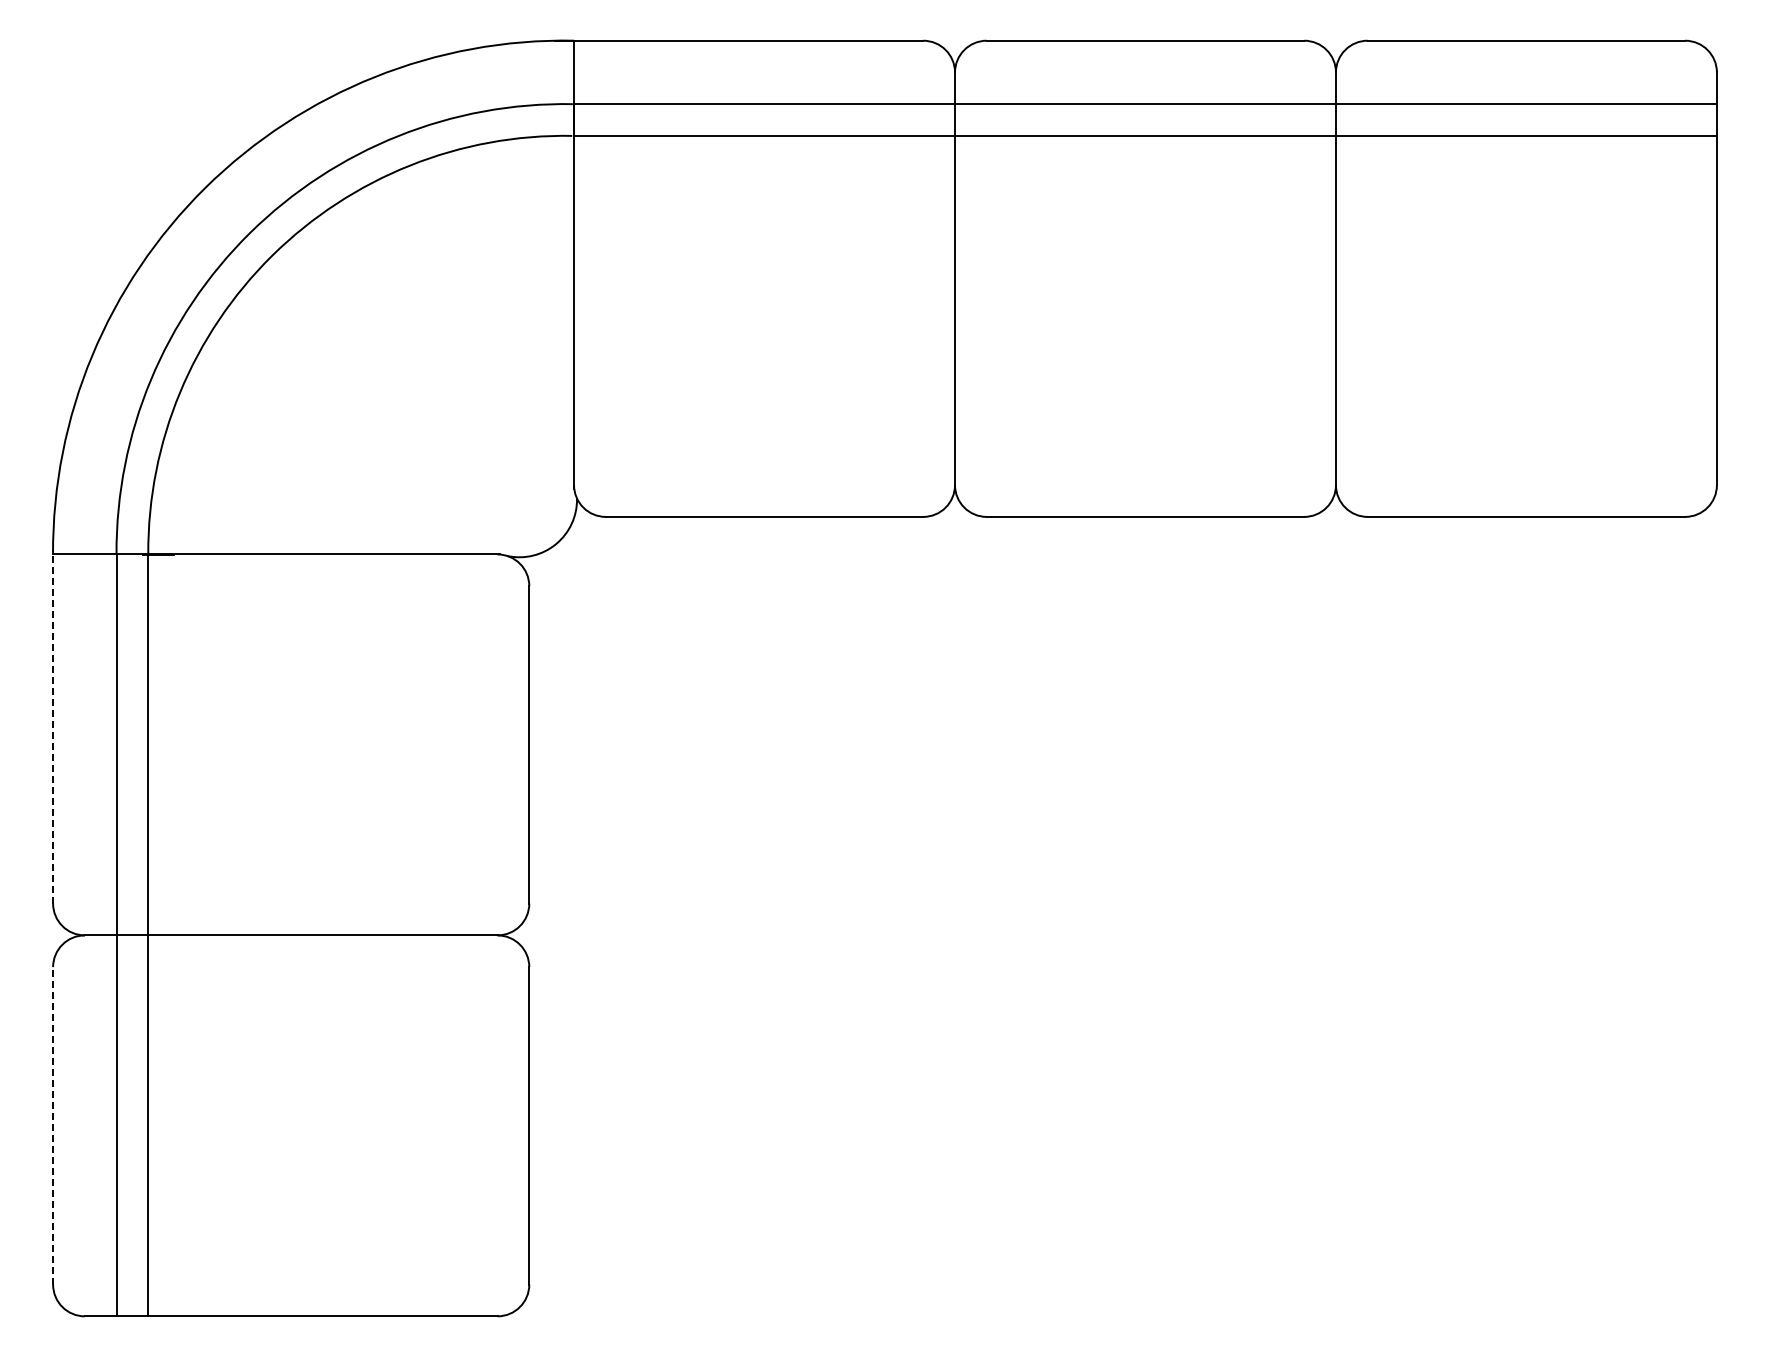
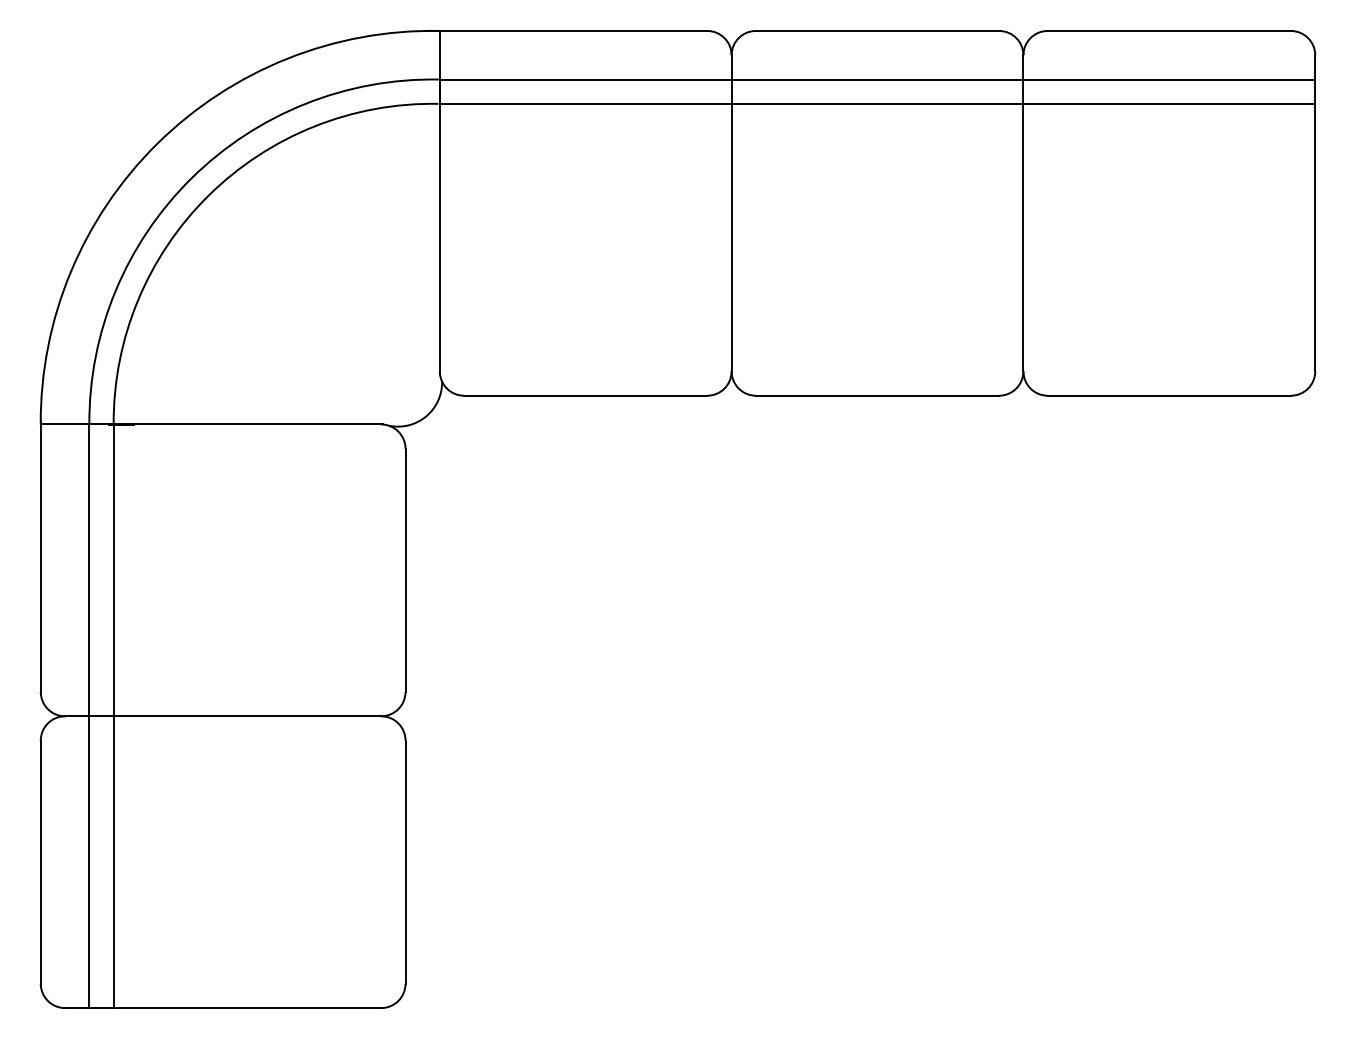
line: (53, 726) -> (41, 556), dashed -> solid
line: (53, 1125) -> (41, 861), dashed -> solid

